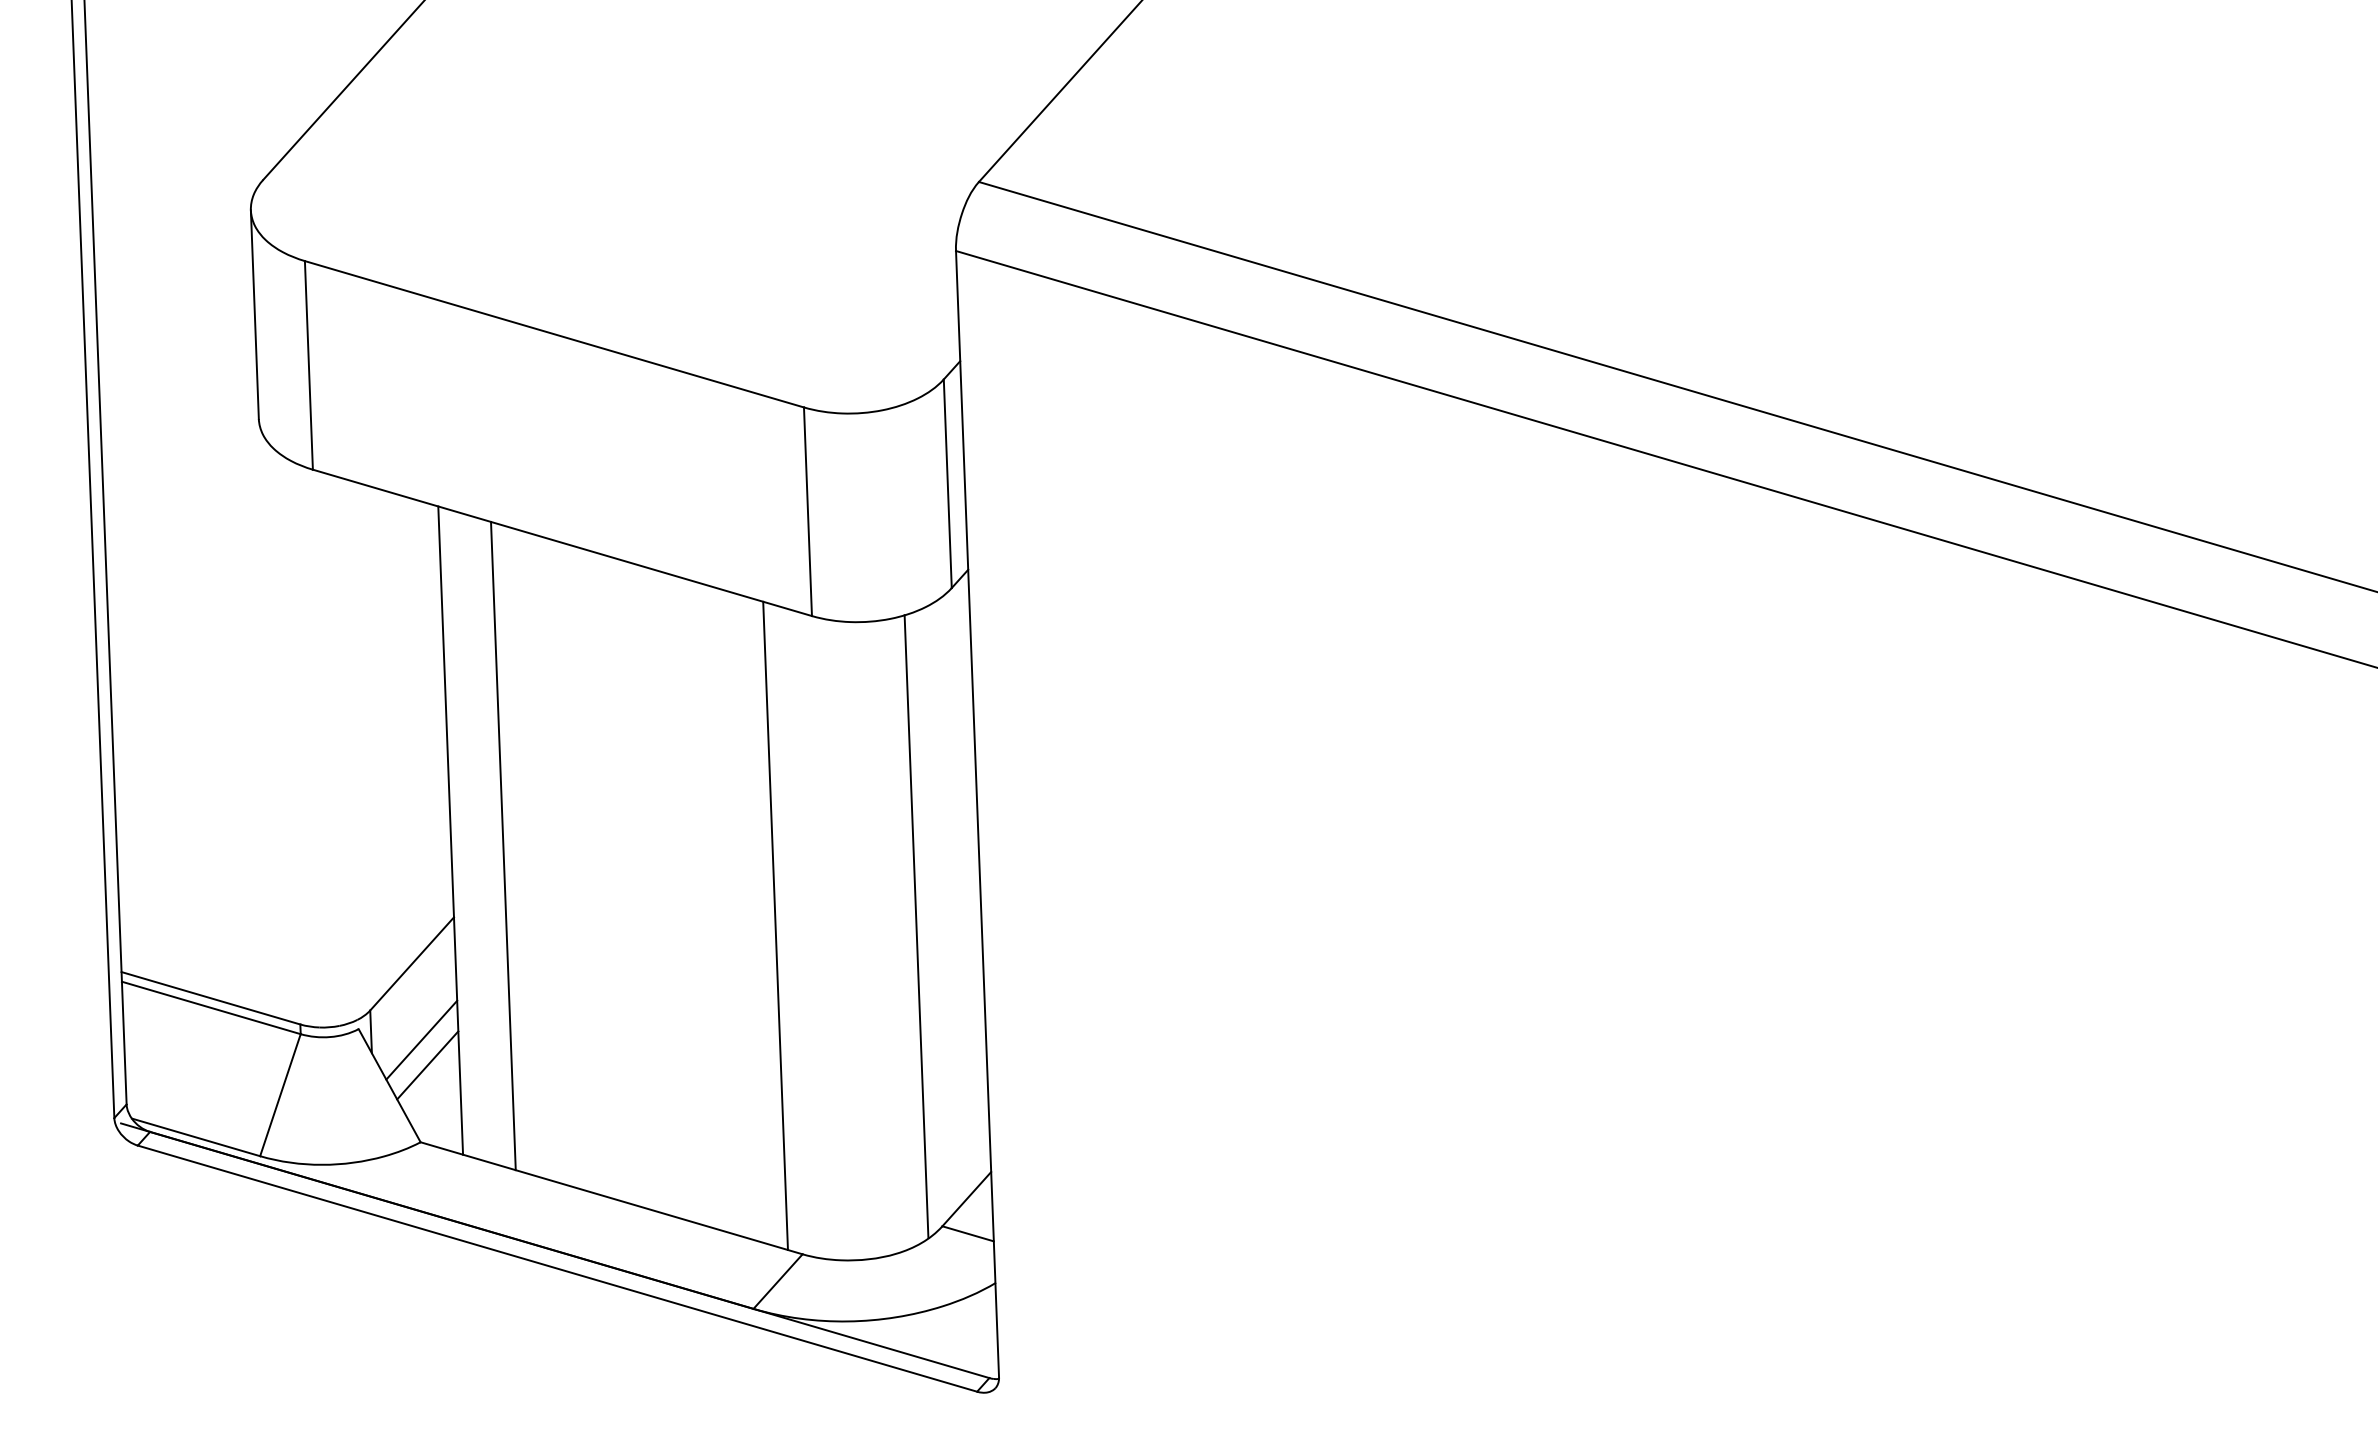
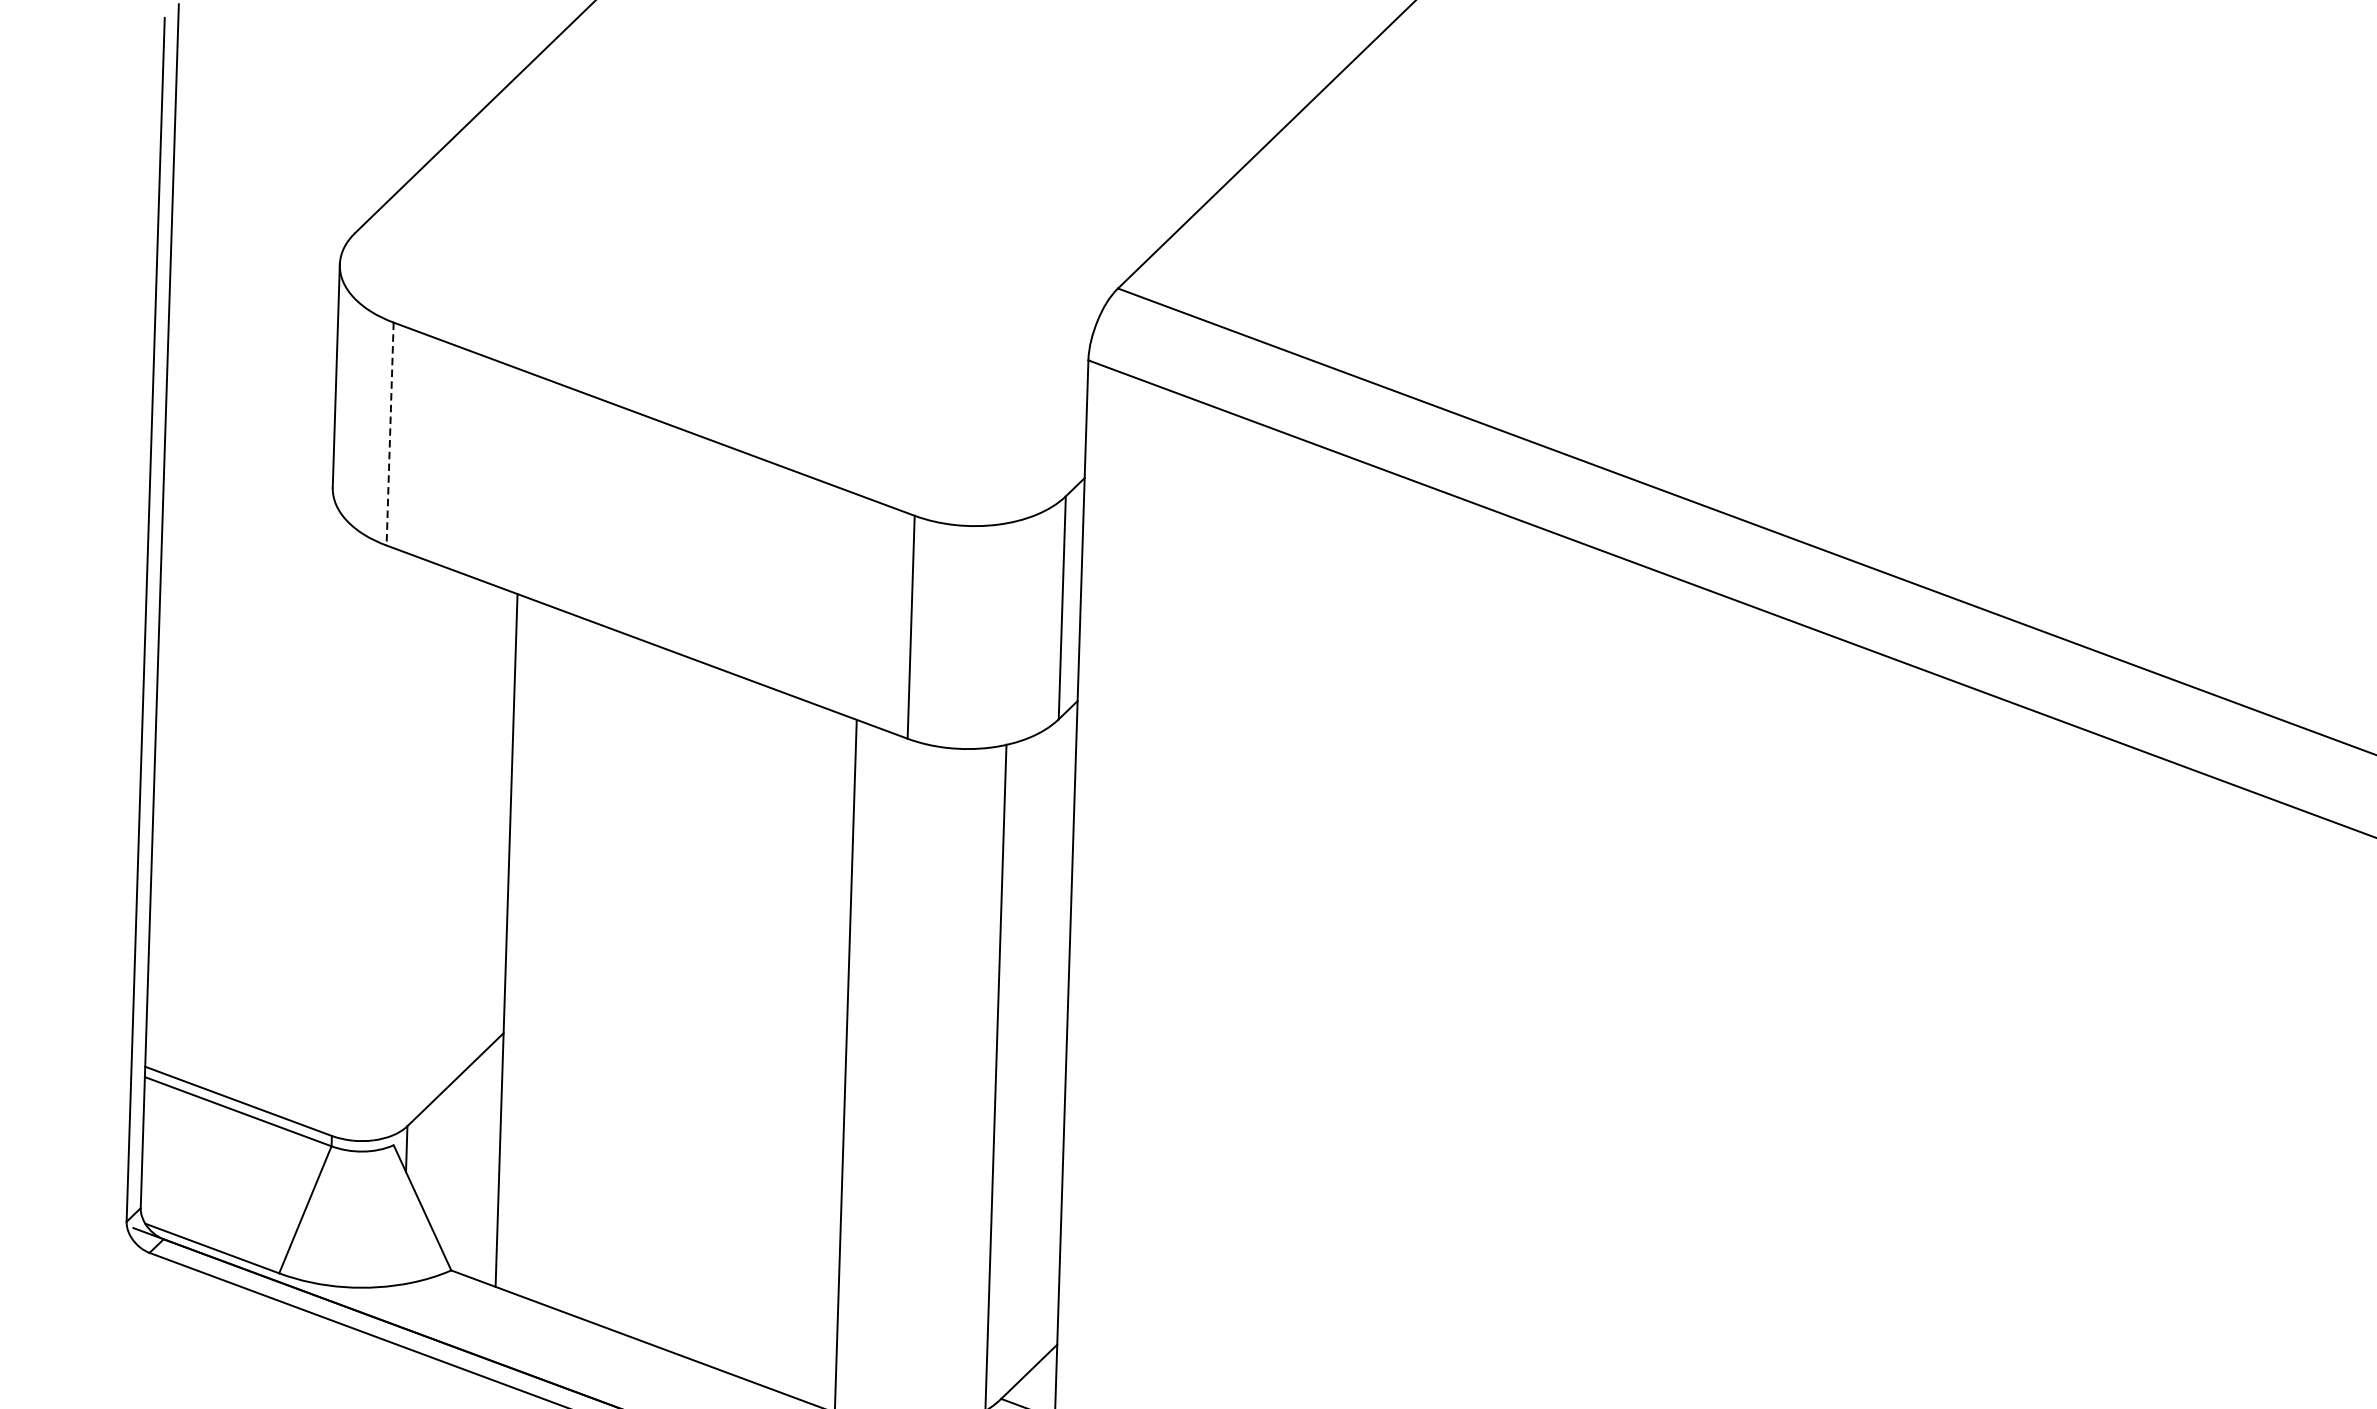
line: (308, 365) -> (389, 434), solid -> dashed
line: (503, 845) -> (561, 960), removed
line: (421, 1039) -> (459, 1160), removed
line: (427, 1065) -> (464, 1189), removed

